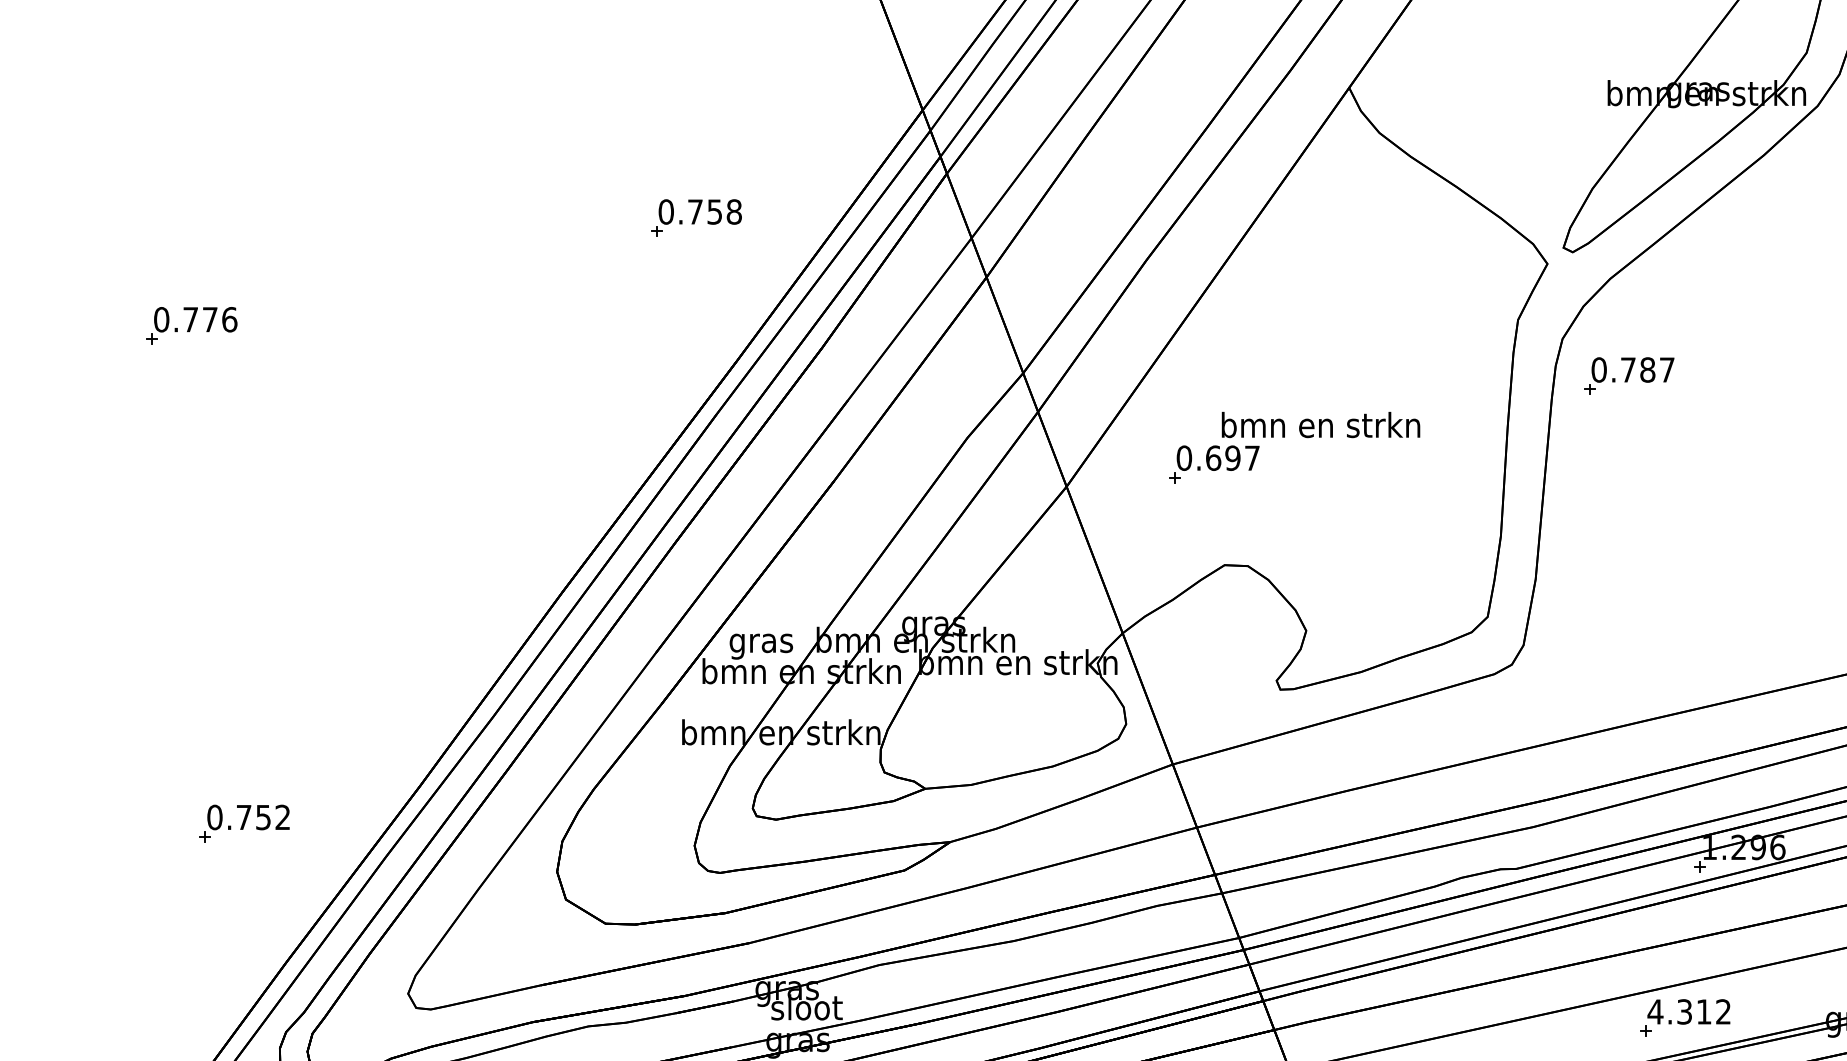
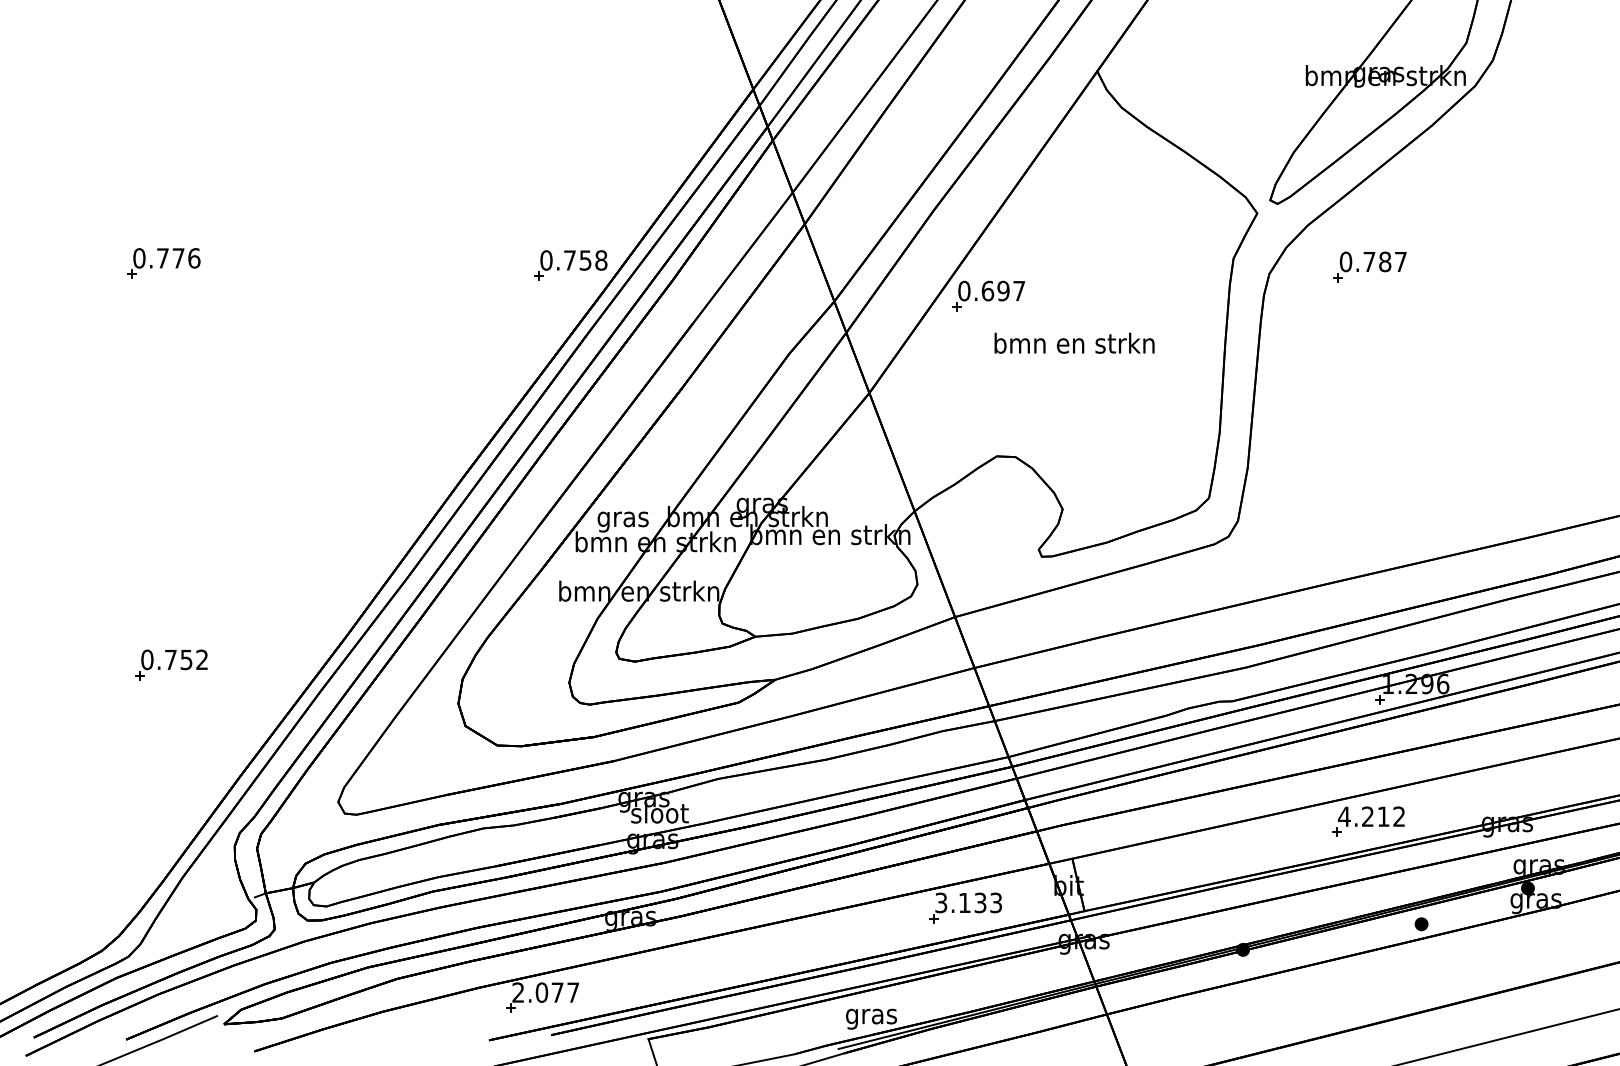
part: (696, 218) -> (570, 265), moved
part: (1628, 375) -> (1369, 266), moved
part: (1214, 463) -> (988, 295), moved
part: (244, 823) -> (171, 664), moved
text: (1684, 1011) -> (1367, 816), 4.312 -> 4.212

